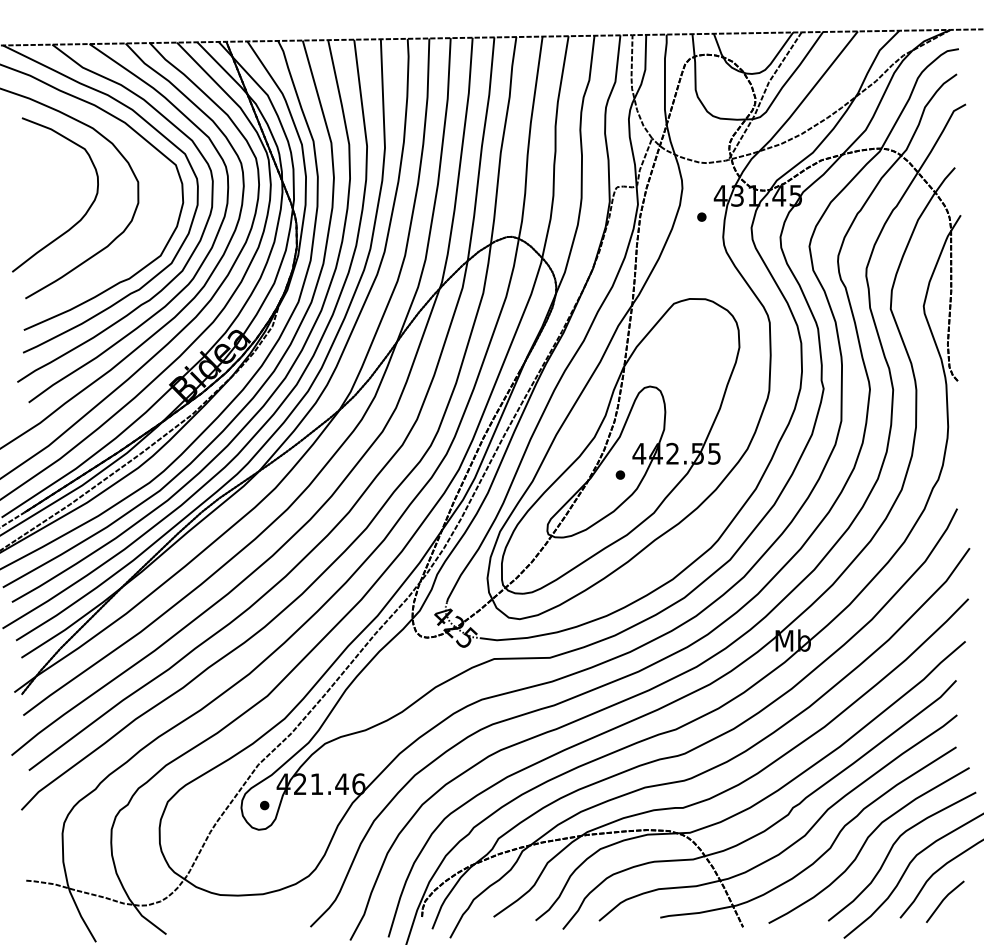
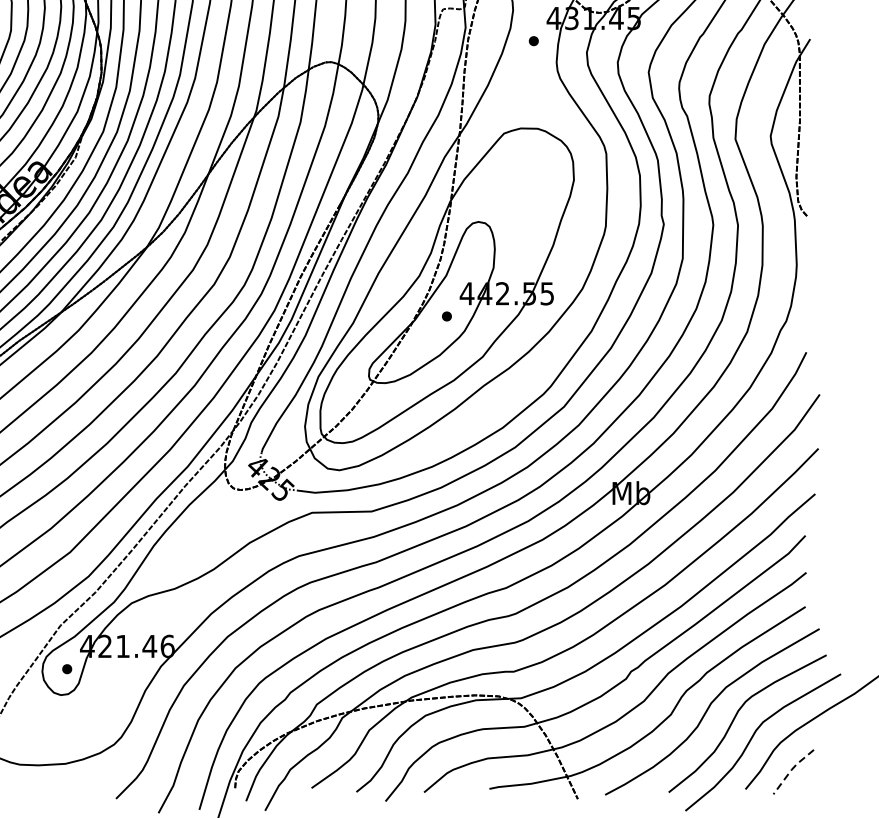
line: (943, 899) -> (791, 769), solid -> dashed

